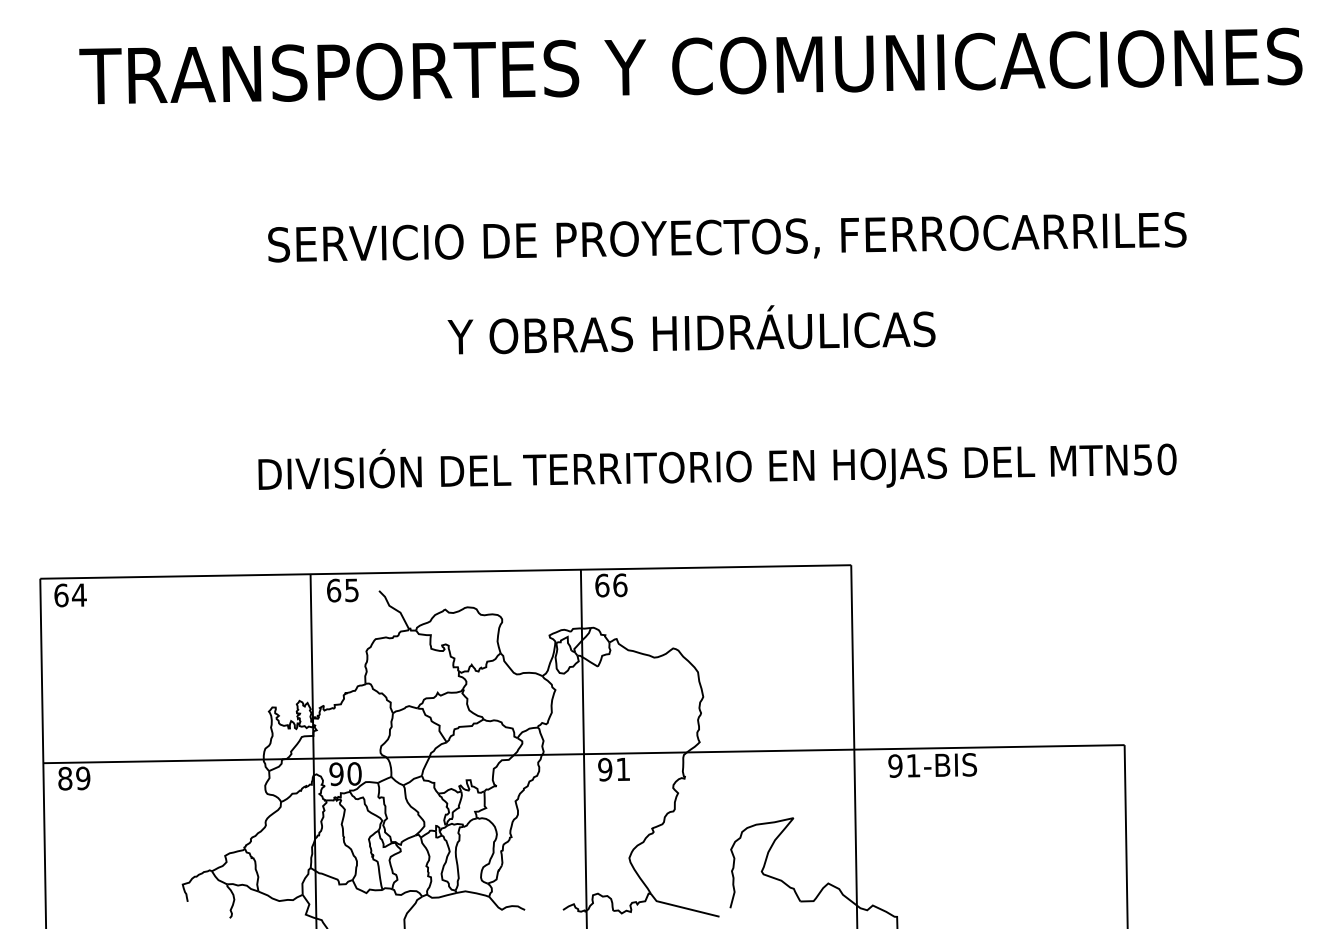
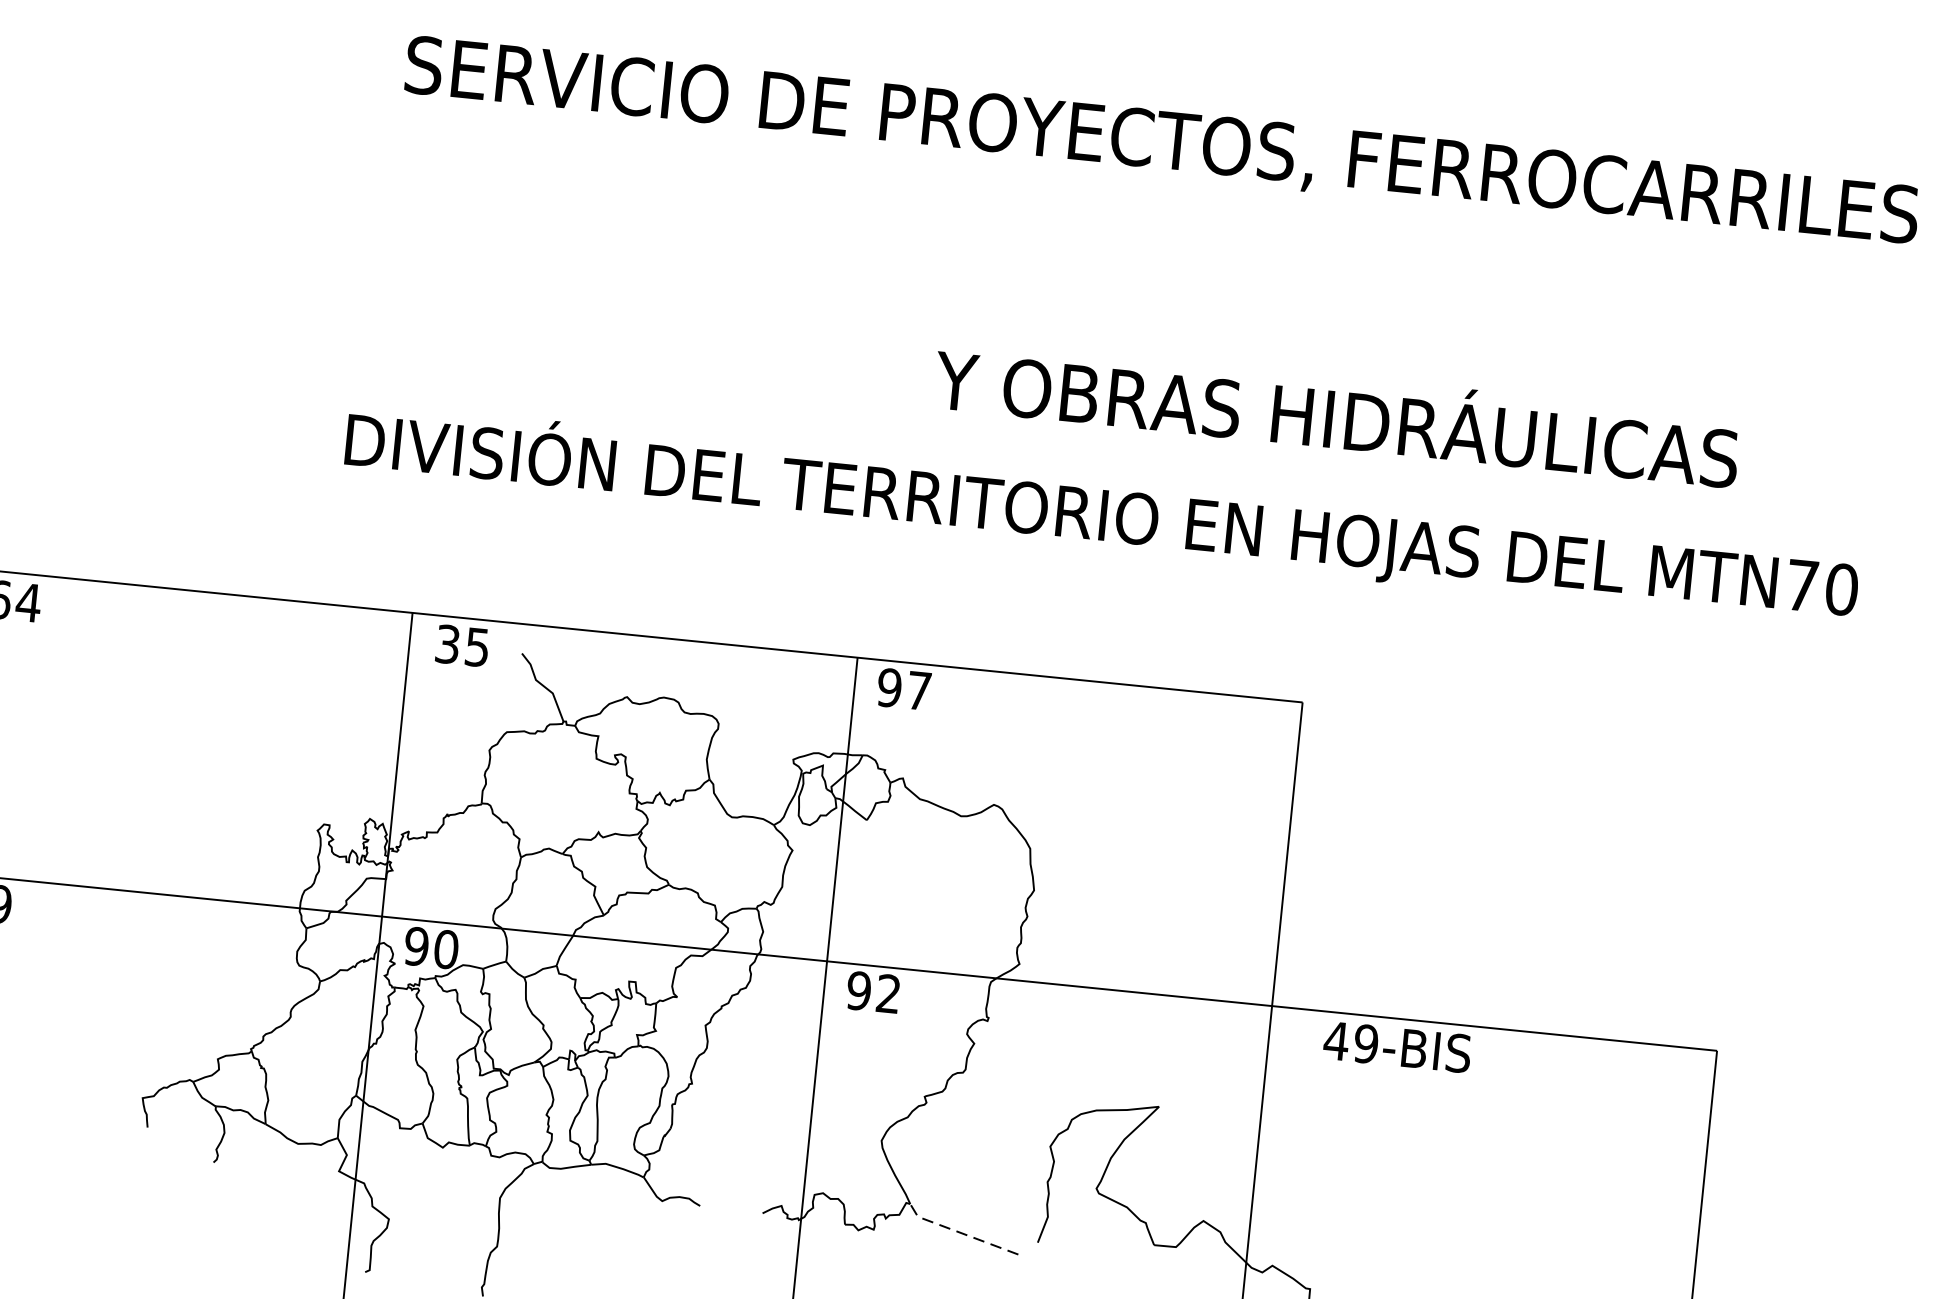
text: (691, 329) -> (1336, 413), moved
text: (1142, 459) -> (1801, 584), MTN50 -> MTN70
text: (611, 585) -> (904, 689), 66 -> 97
text: (334, 590) -> (448, 644), 65 -> 35
text: (904, 765) -> (1351, 1041), 91-BIS -> 49-BIS
text: (622, 768) -> (887, 992), 91 -> 92
line: (682, 907) -> (959, 1232), solid -> dashed

